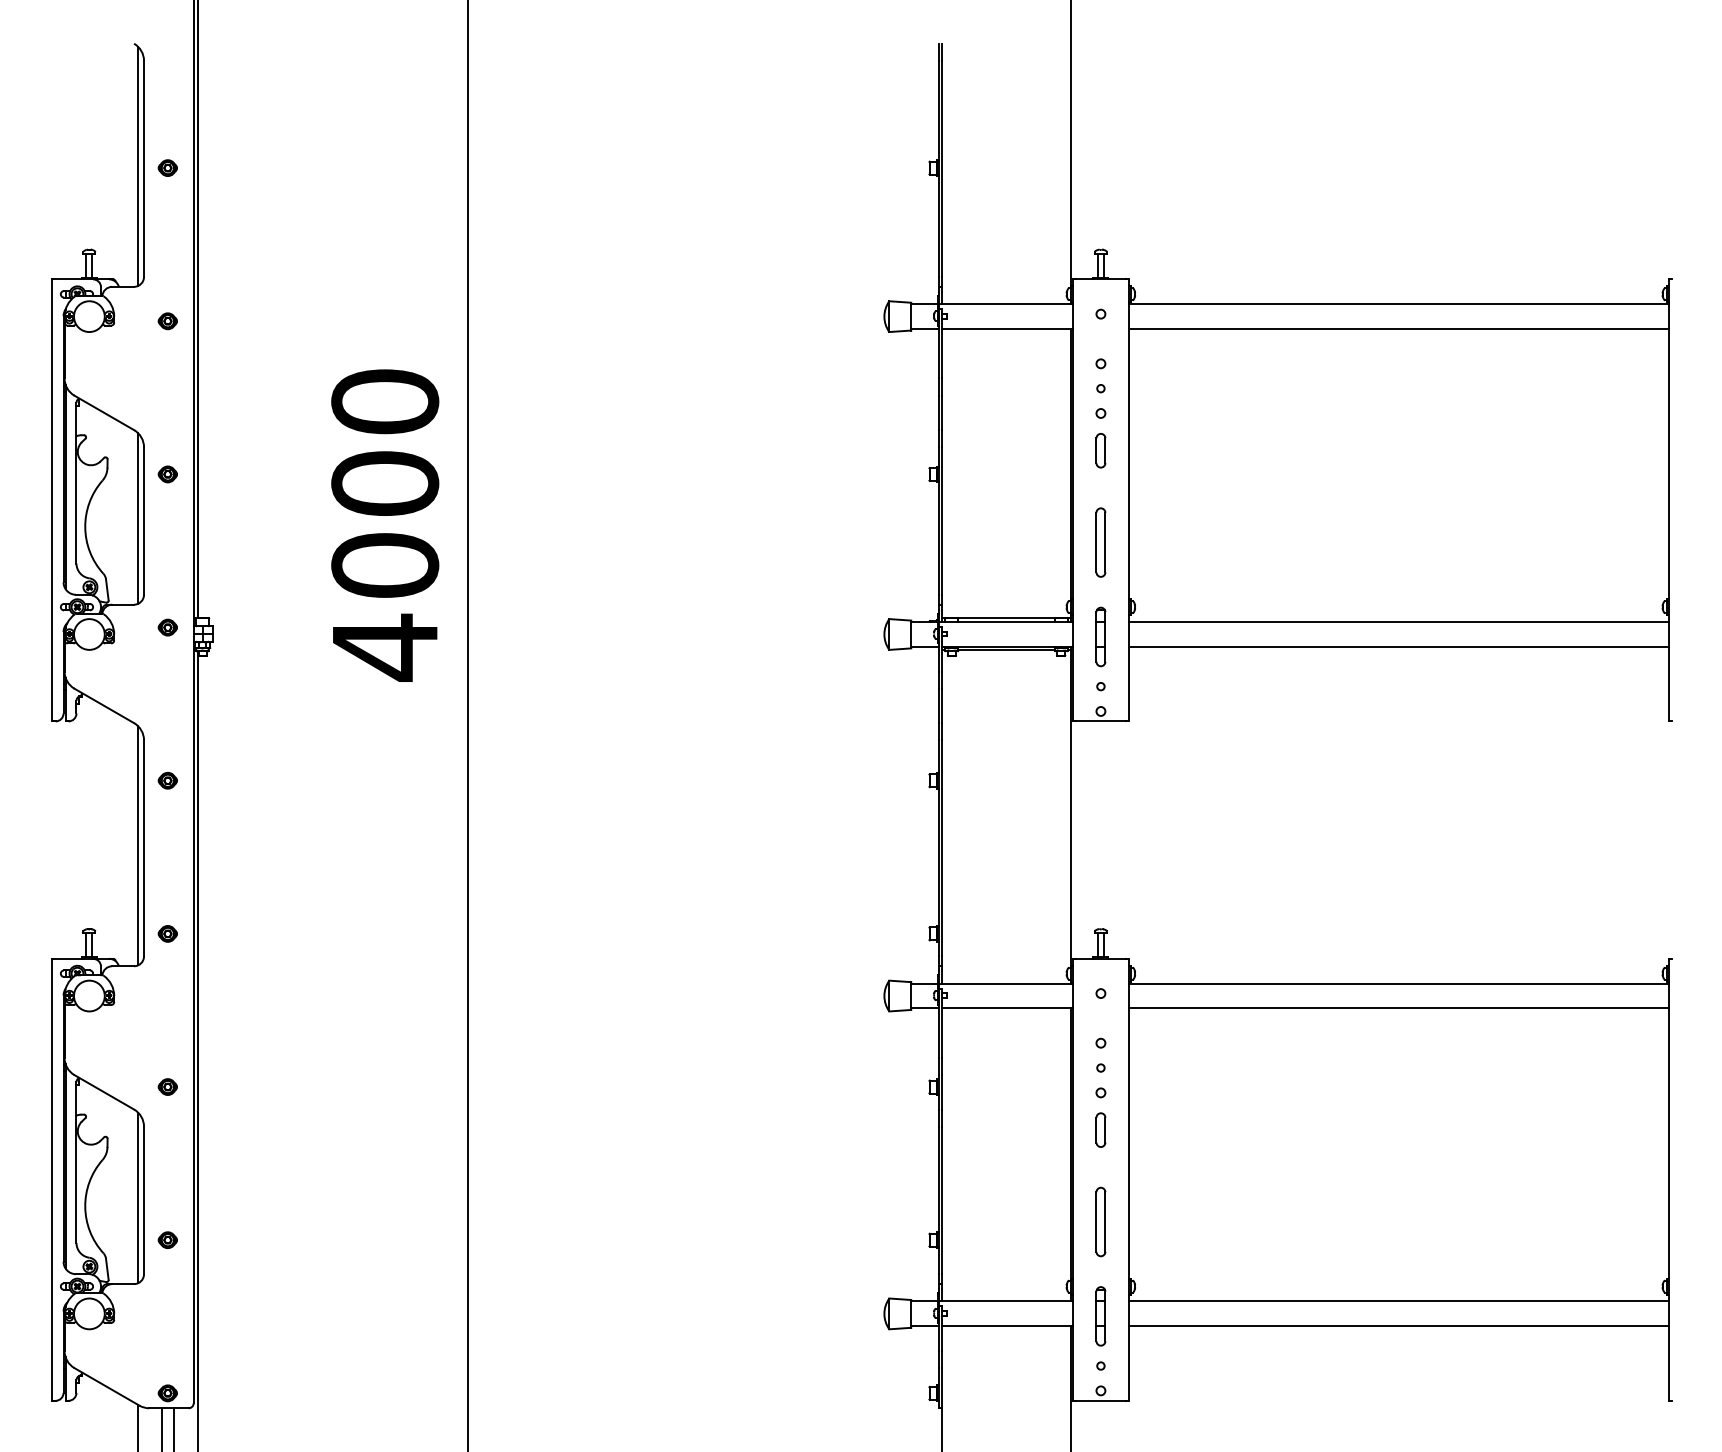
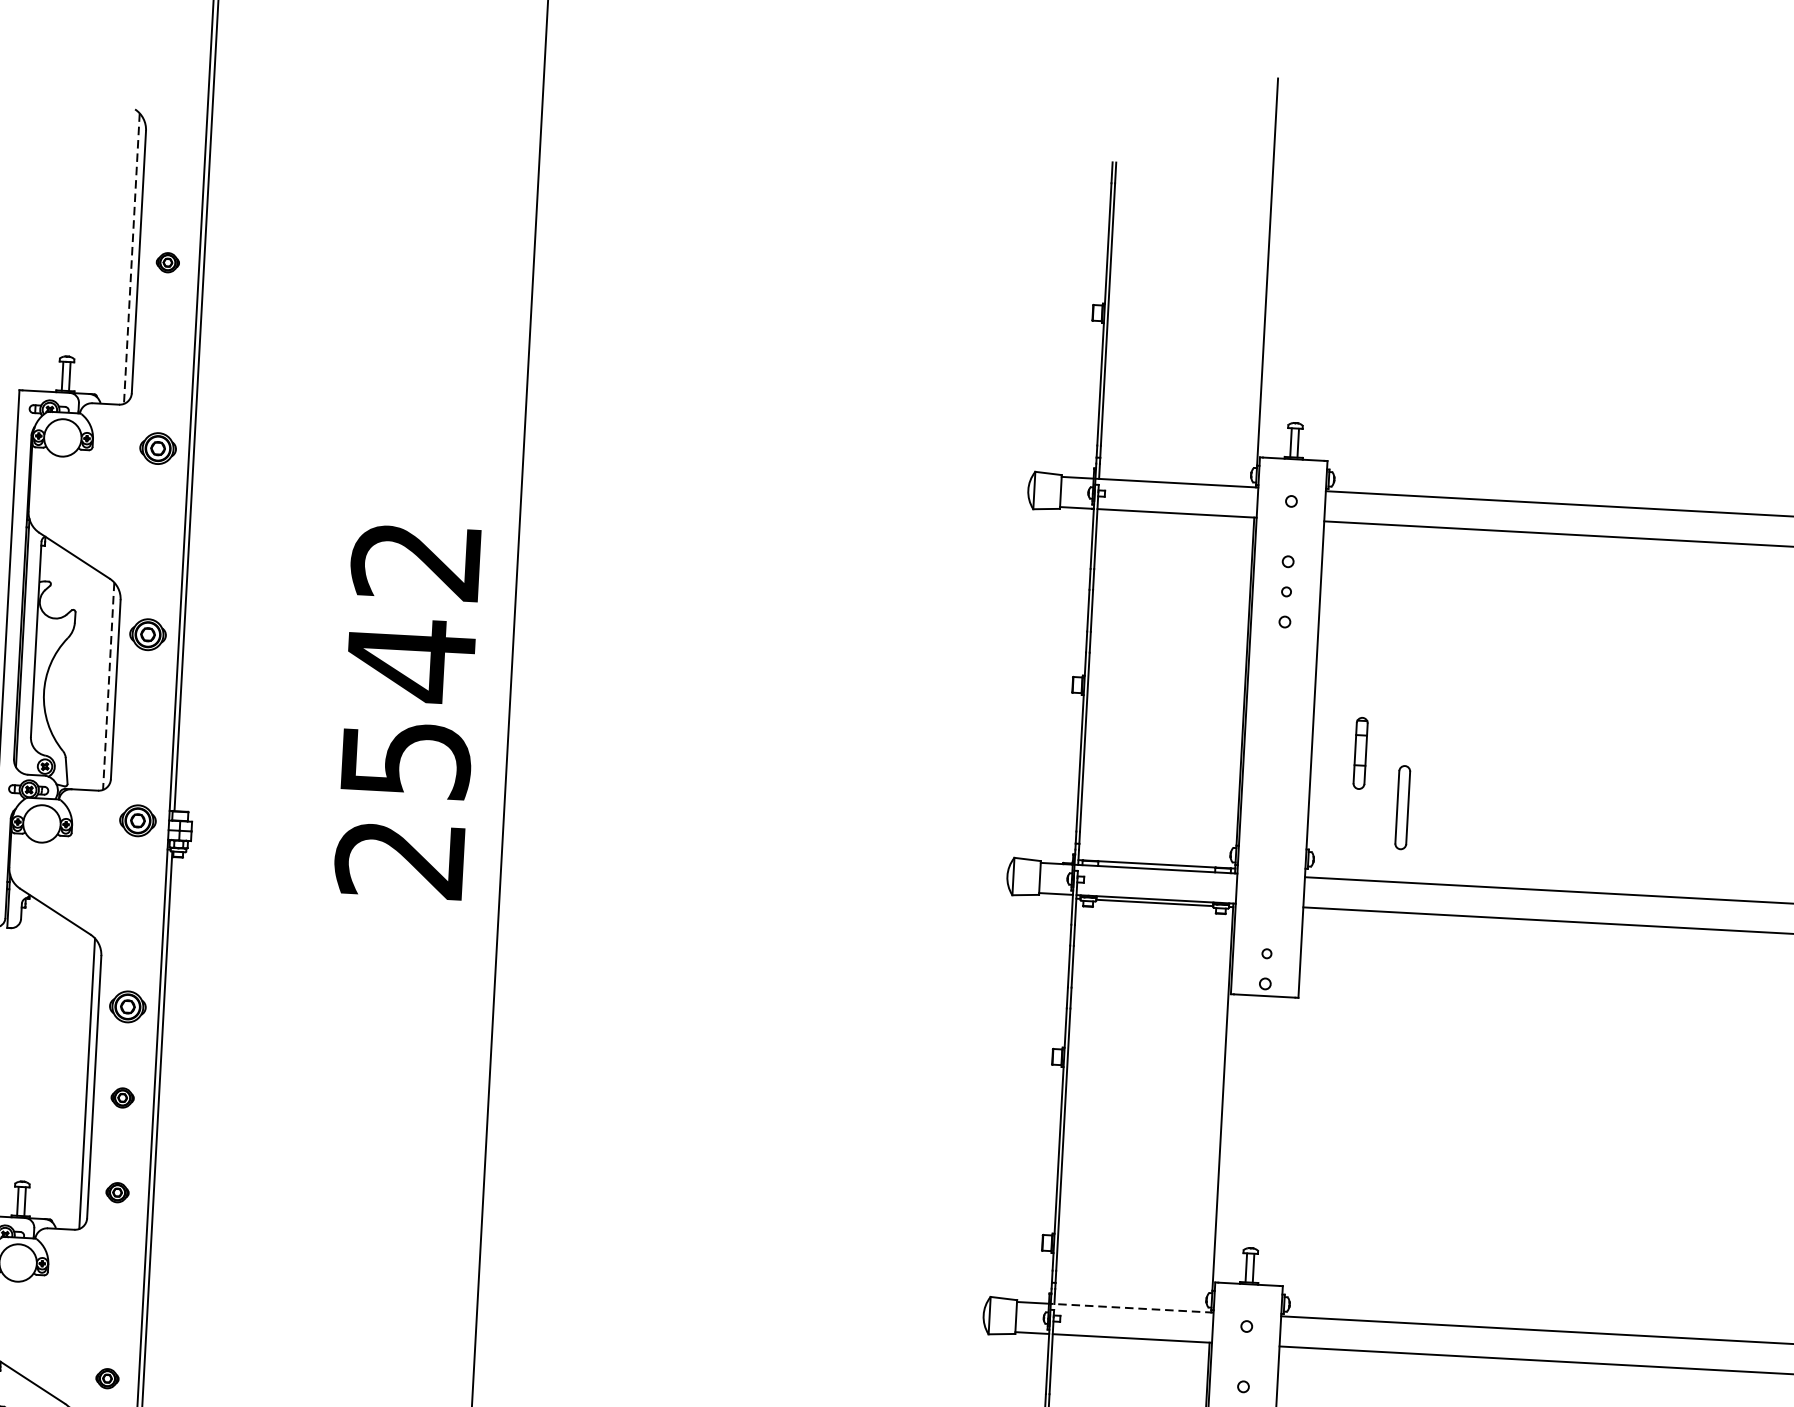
line: (138, 166) -> (132, 258), solid -> dashed
part: (167, 321) -> (157, 448), size x1.6
part: (1100, 450) -> (1281, 666), removed
part: (167, 474) -> (147, 634), size x1.6
line: (138, 519) -> (109, 687), solid -> dashed
text: (385, 525) -> (408, 711), 4000 -> 2542
part: (1100, 542) -> (1402, 807), moved
part: (167, 627) -> (137, 820), size x1.6
part: (1100, 636) -> (1360, 752), moved
part: (167, 780) -> (127, 1006), size x1.6
part: (167, 855) -> (122, 1097), added
line: (1005, 983) -> (1131, 1308), solid -> dashed

